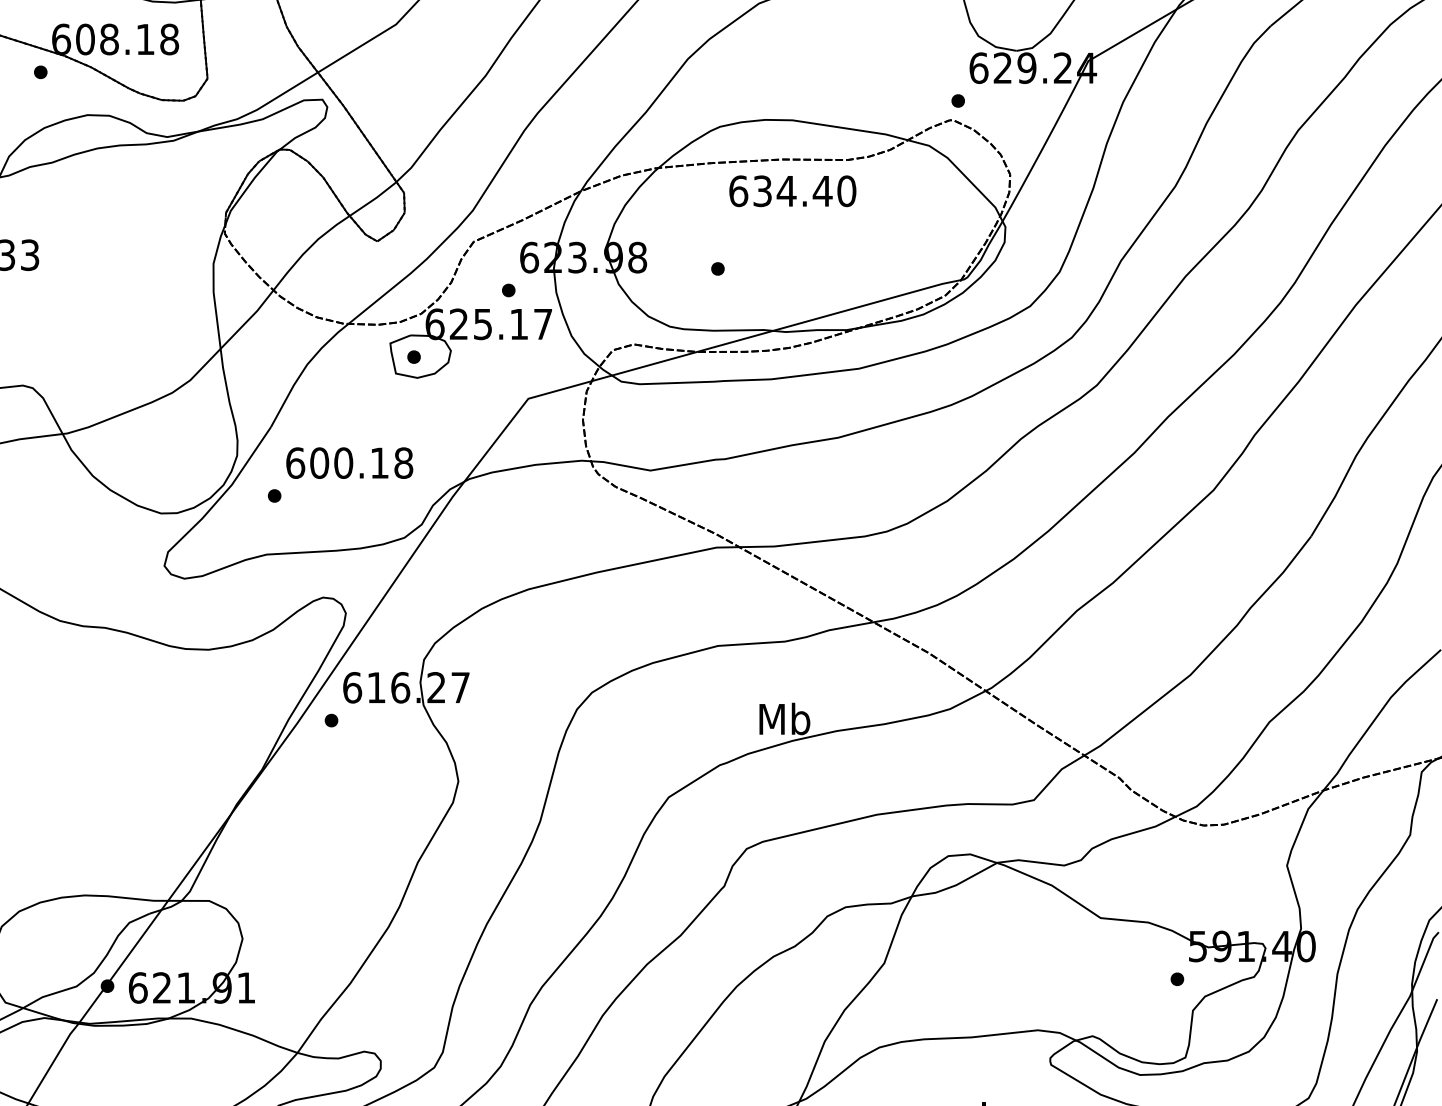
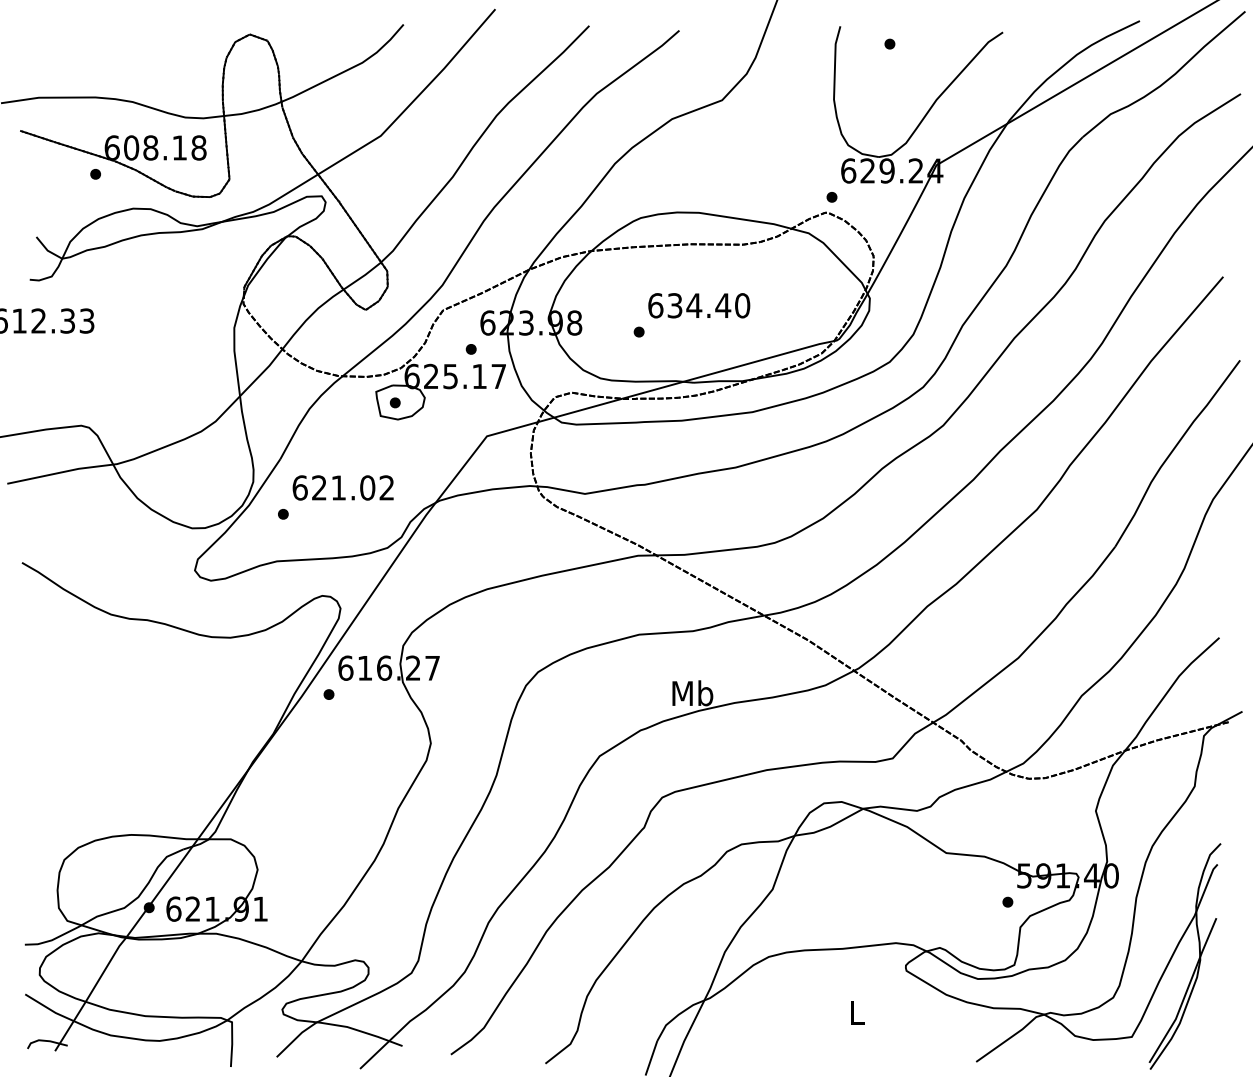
text: (793, 190) -> (699, 305), moved
text: (360, 462) -> (352, 487), 600.18 -> 621.02

